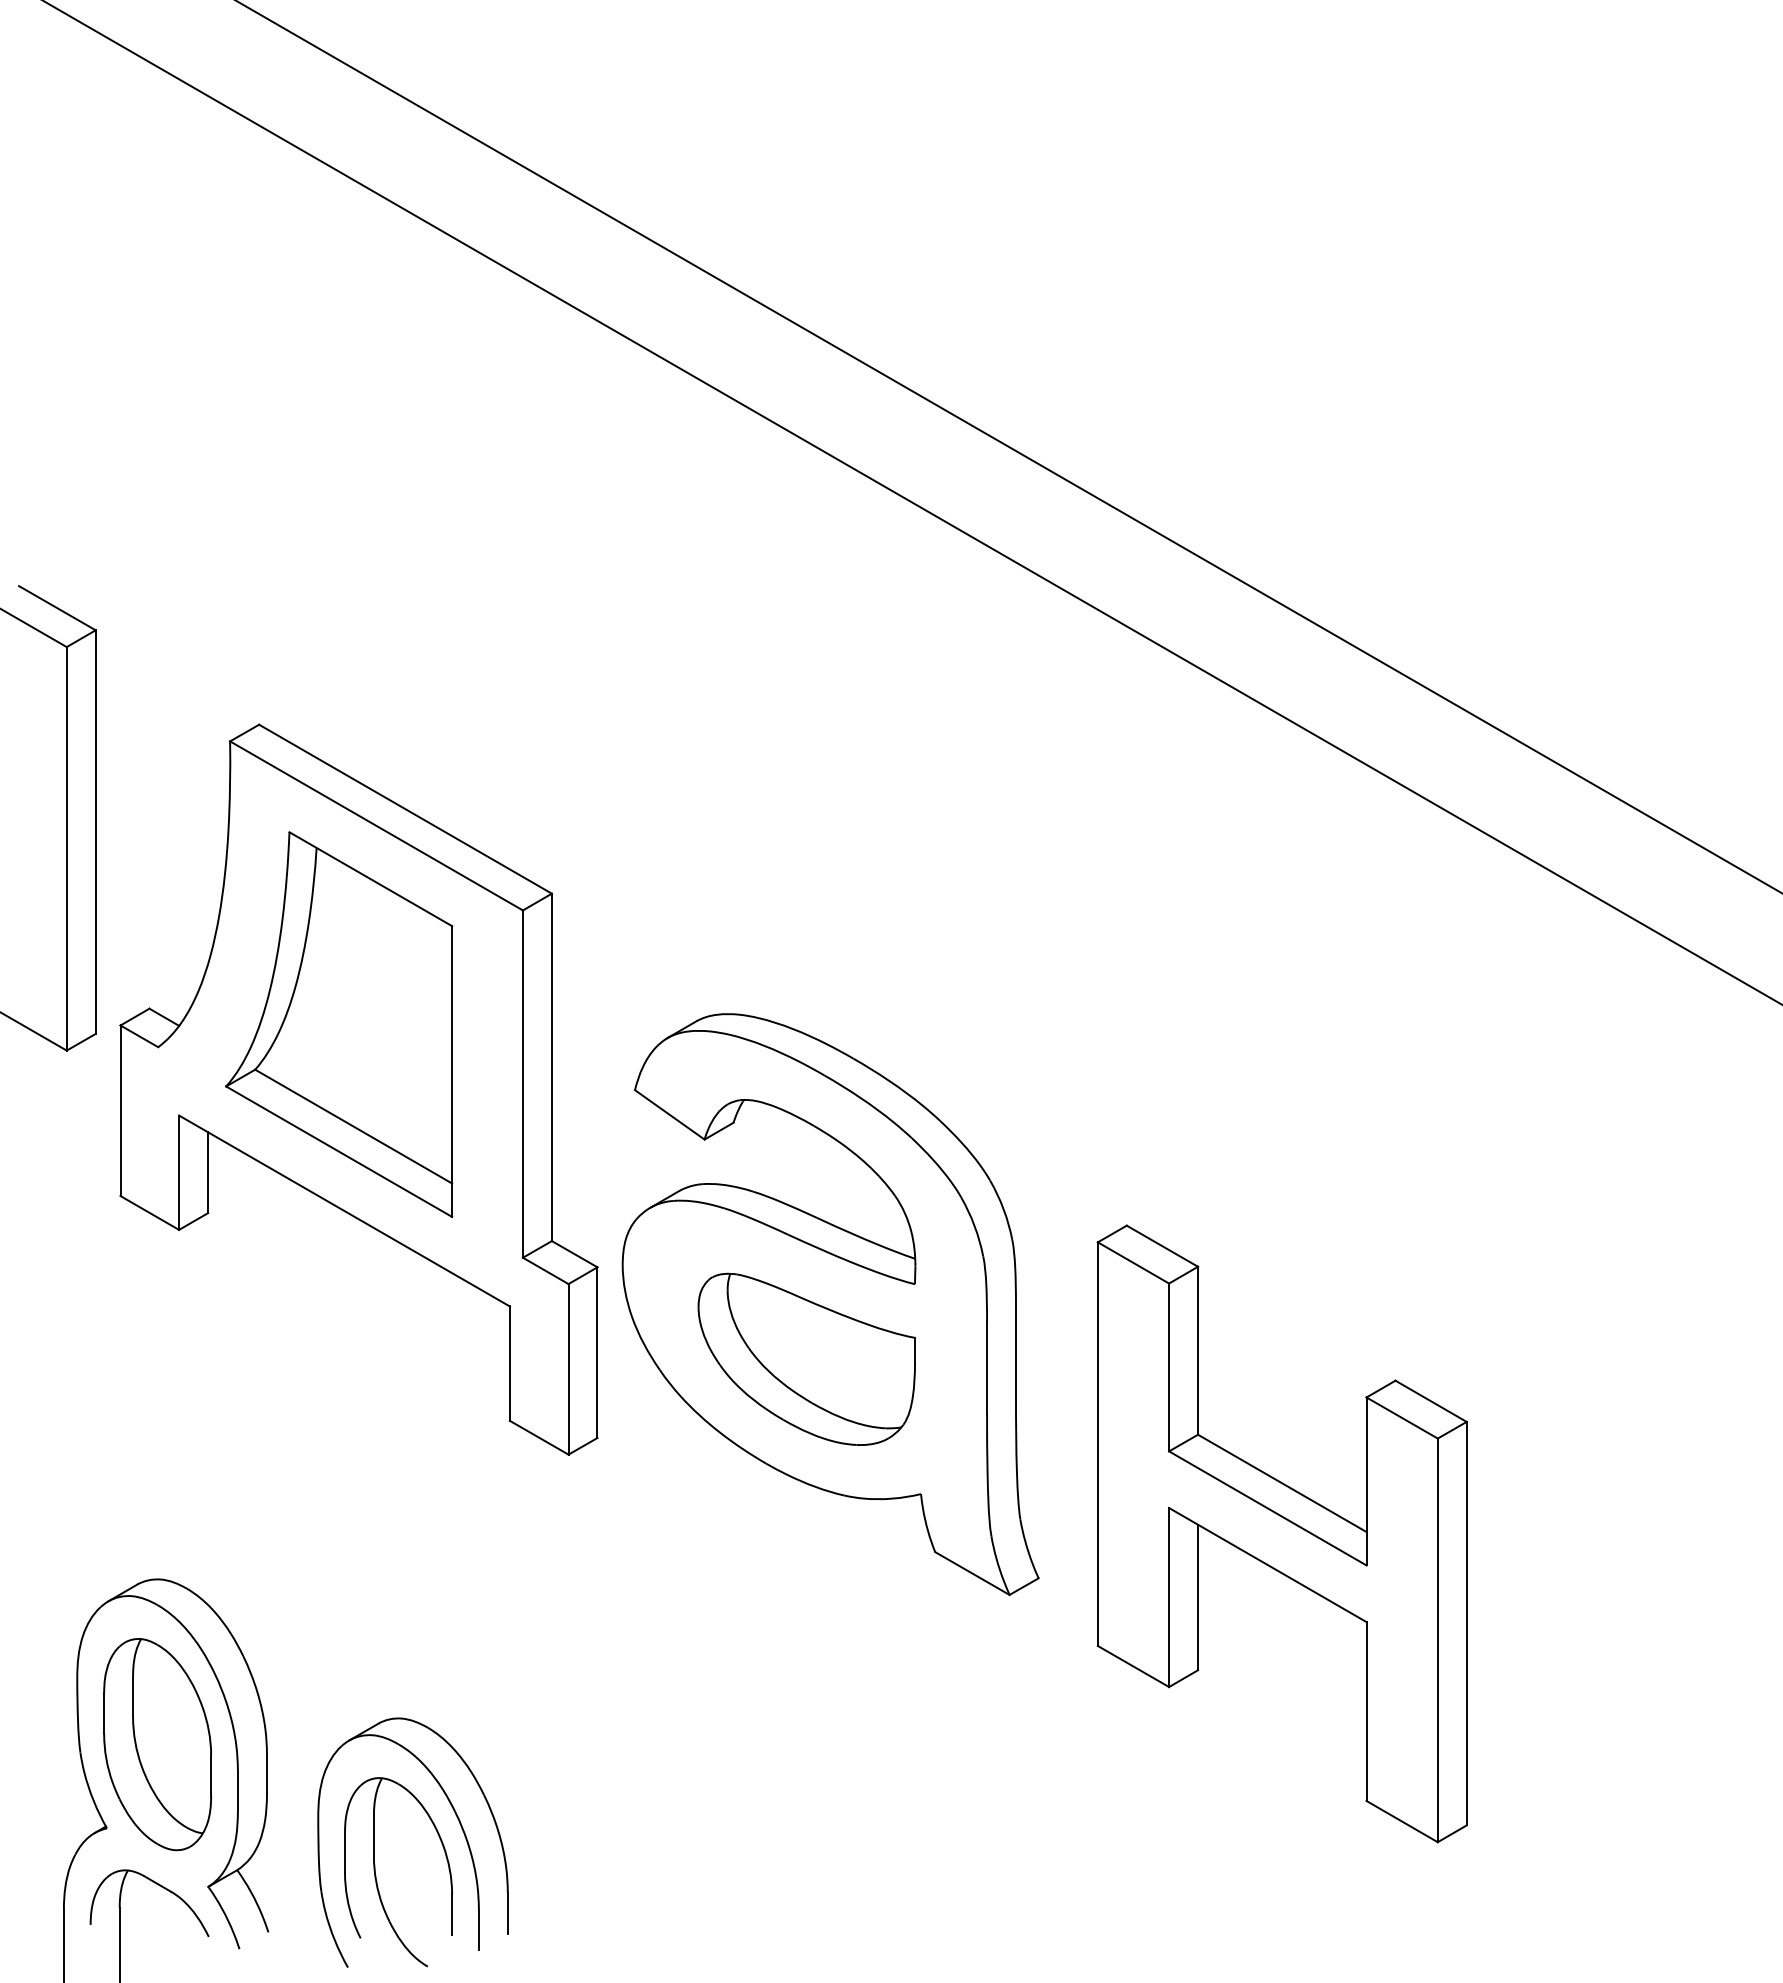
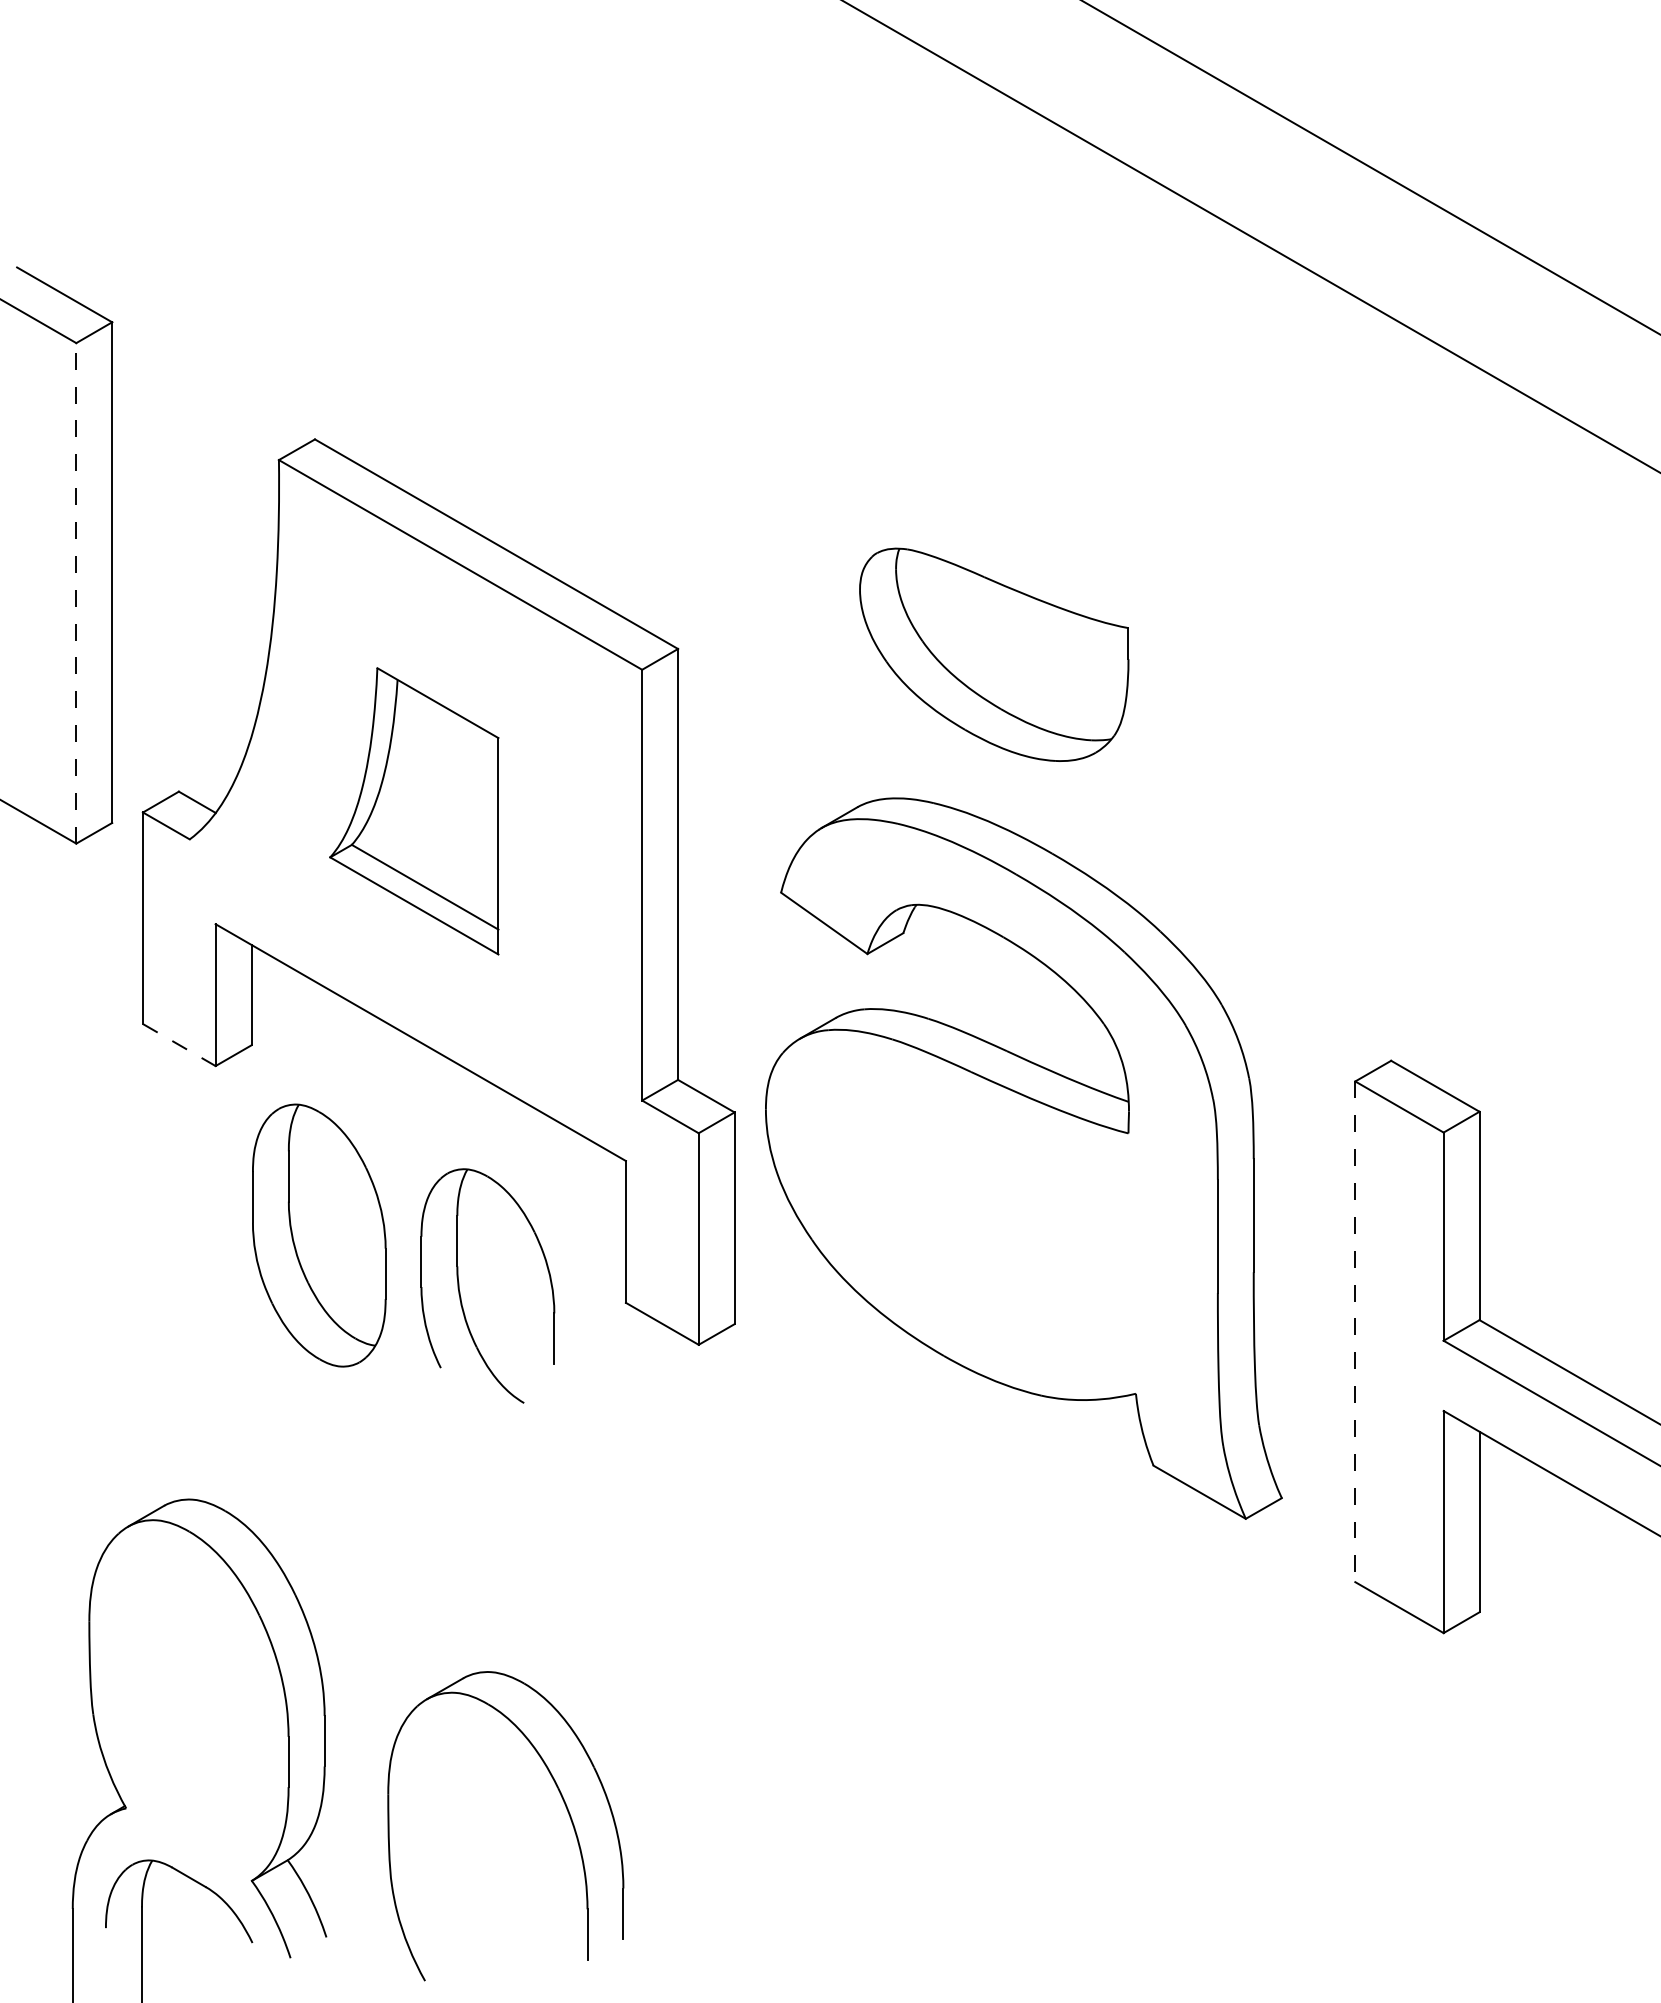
line: (66, 848) -> (75, 592), solid -> dashed
part: (339, 1024) -> (414, 811), size x0.6
line: (149, 1212) -> (178, 1044), solid -> dashed
part: (806, 1358) -> (993, 653), moved
line: (1097, 1444) -> (1354, 1332), solid -> dashed
part: (157, 1744) -> (319, 1235), moved
part: (376, 1875) -> (460, 1290), moved

